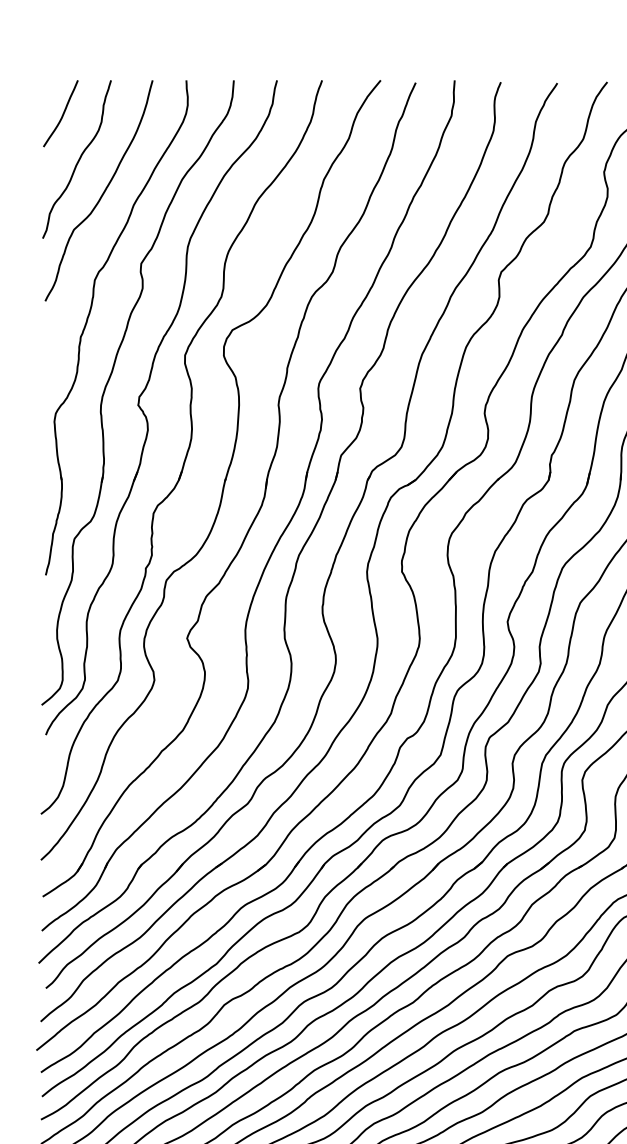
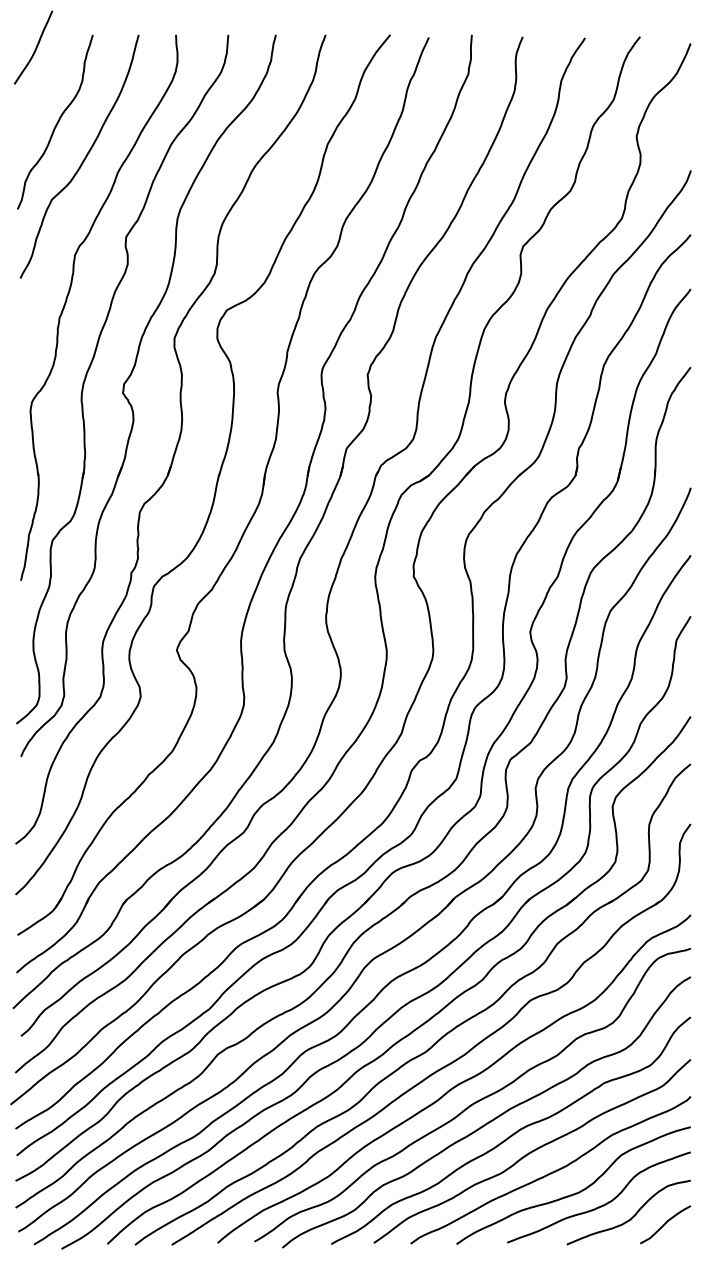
curve: (62, 113) -> (35, 47), moved

